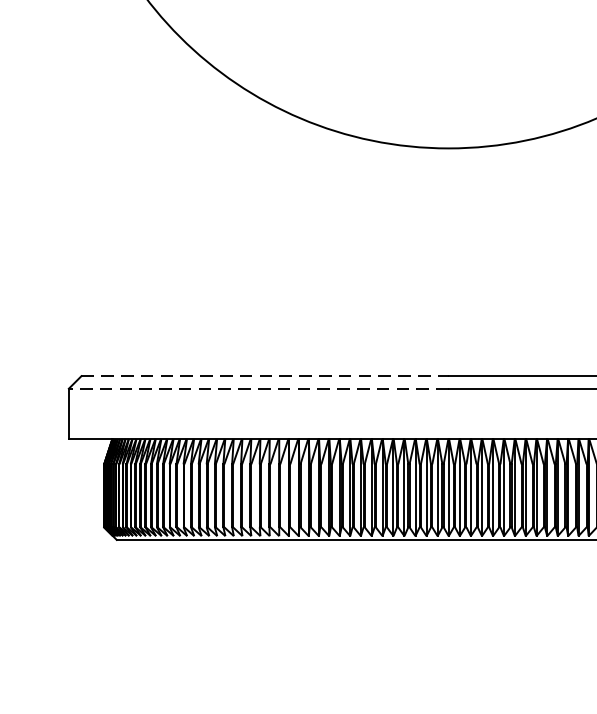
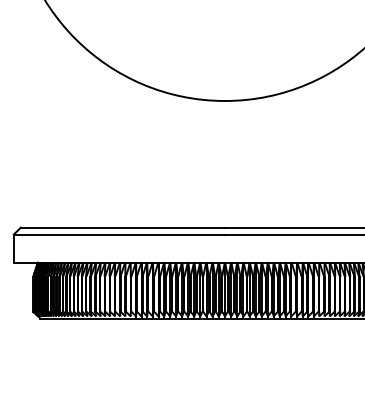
line: (266, 375) -> (123, 227), dashed -> solid
line: (258, 388) -> (119, 234), dashed -> solid

